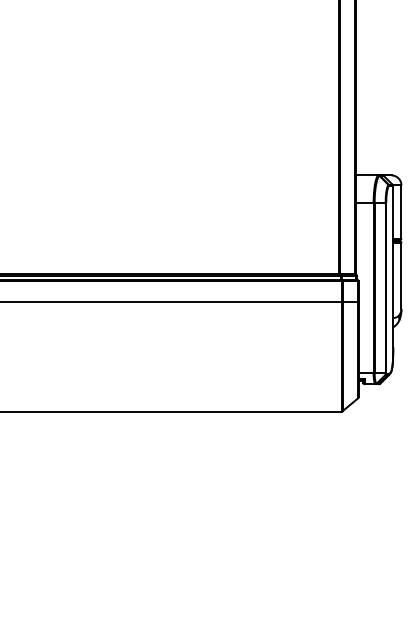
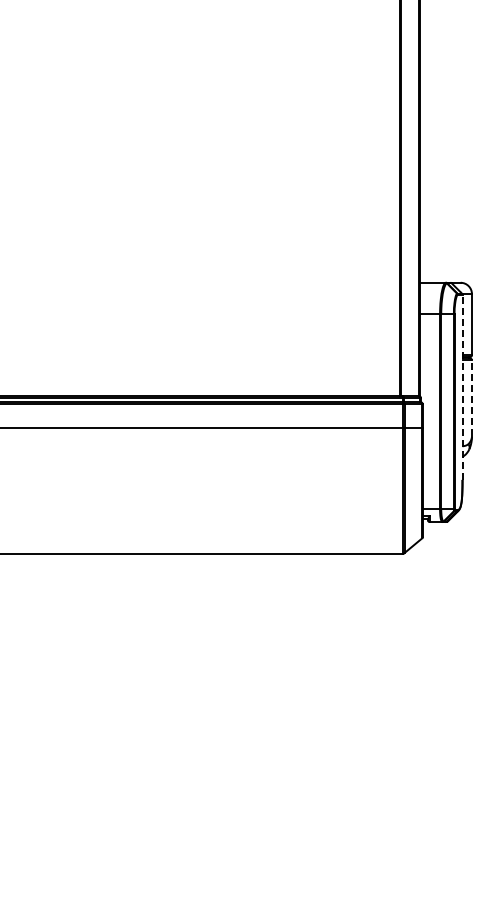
line: (393, 266) -> (462, 387), solid -> dashed
line: (401, 276) -> (471, 398), solid -> dashed

